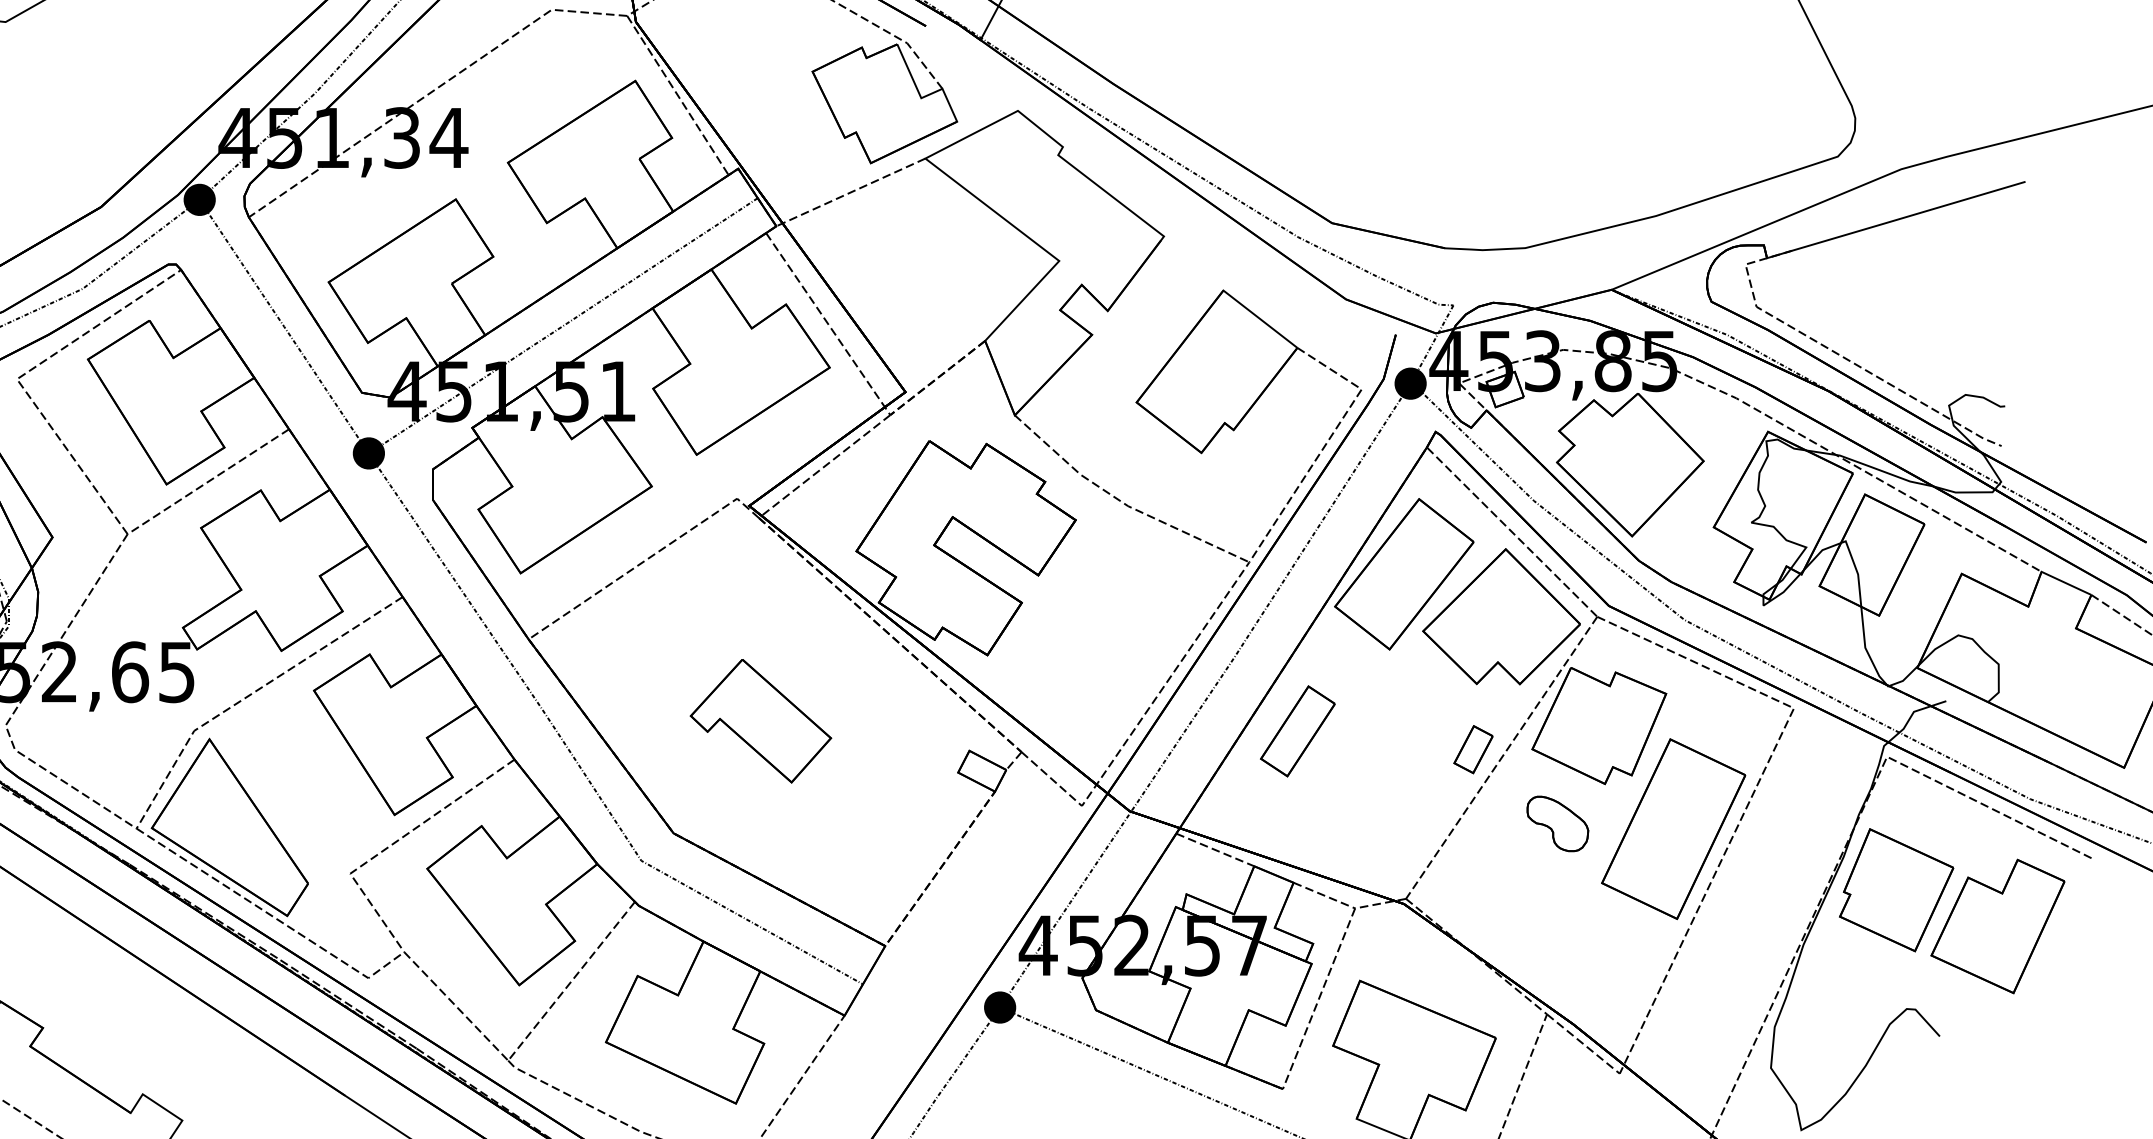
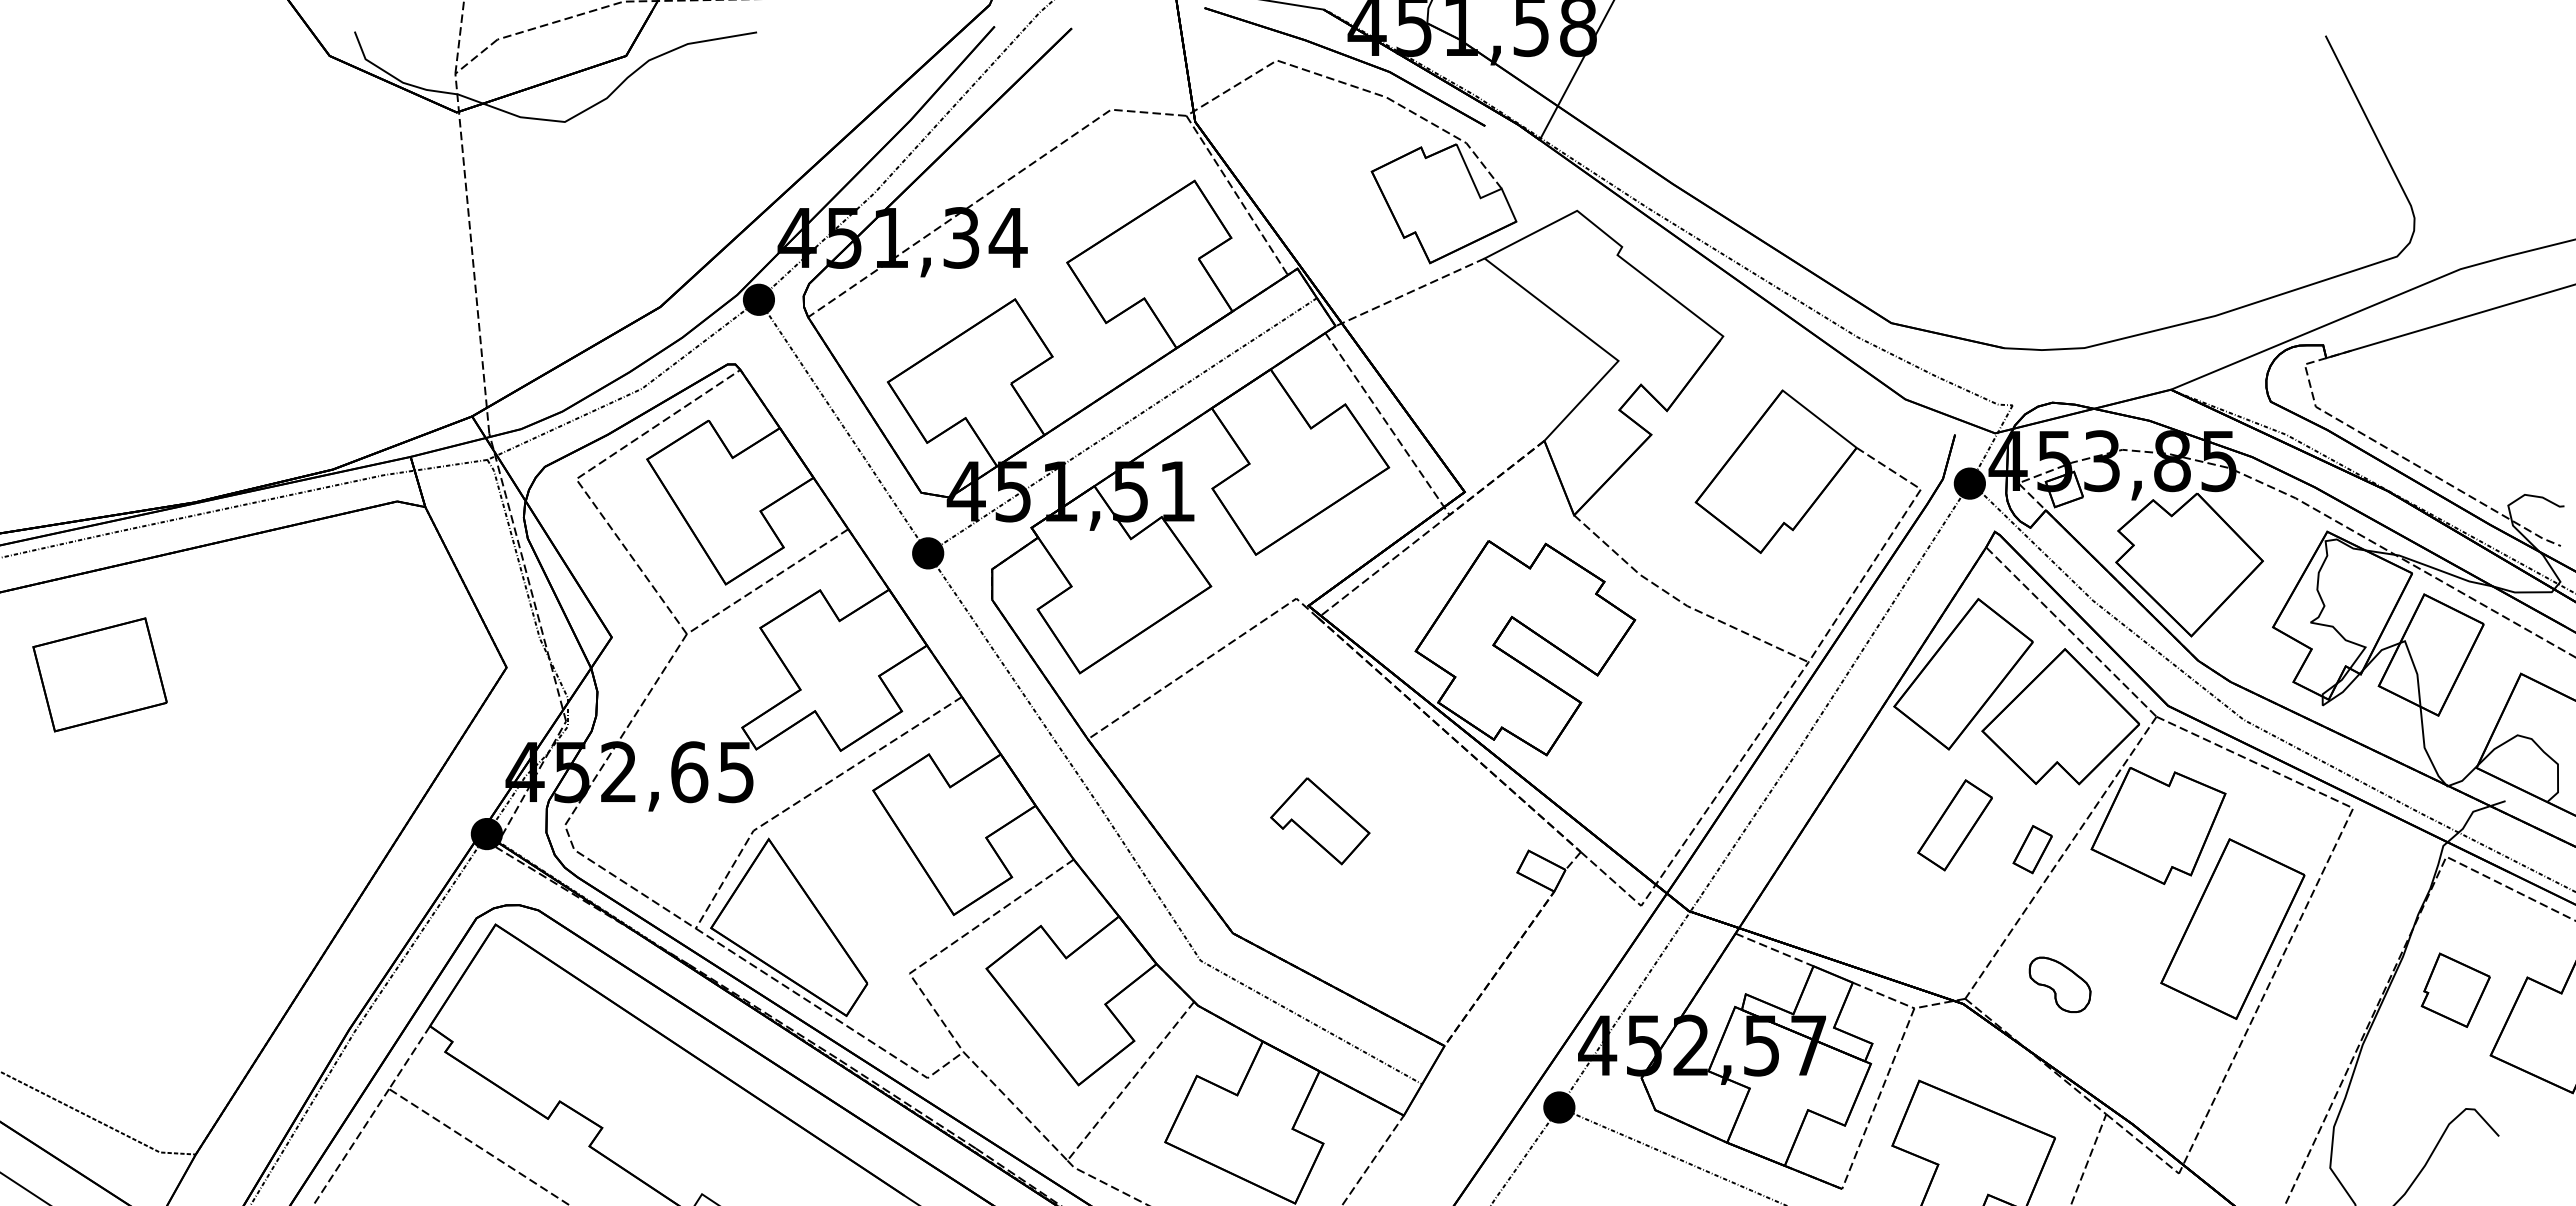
part: (761, 721) -> (1320, 821), size x0.7
part: (1297, 731) -> (1954, 825), moved
part: (1557, 823) -> (2059, 984), moved
part: (1896, 890) -> (2455, 990), size x0.6

